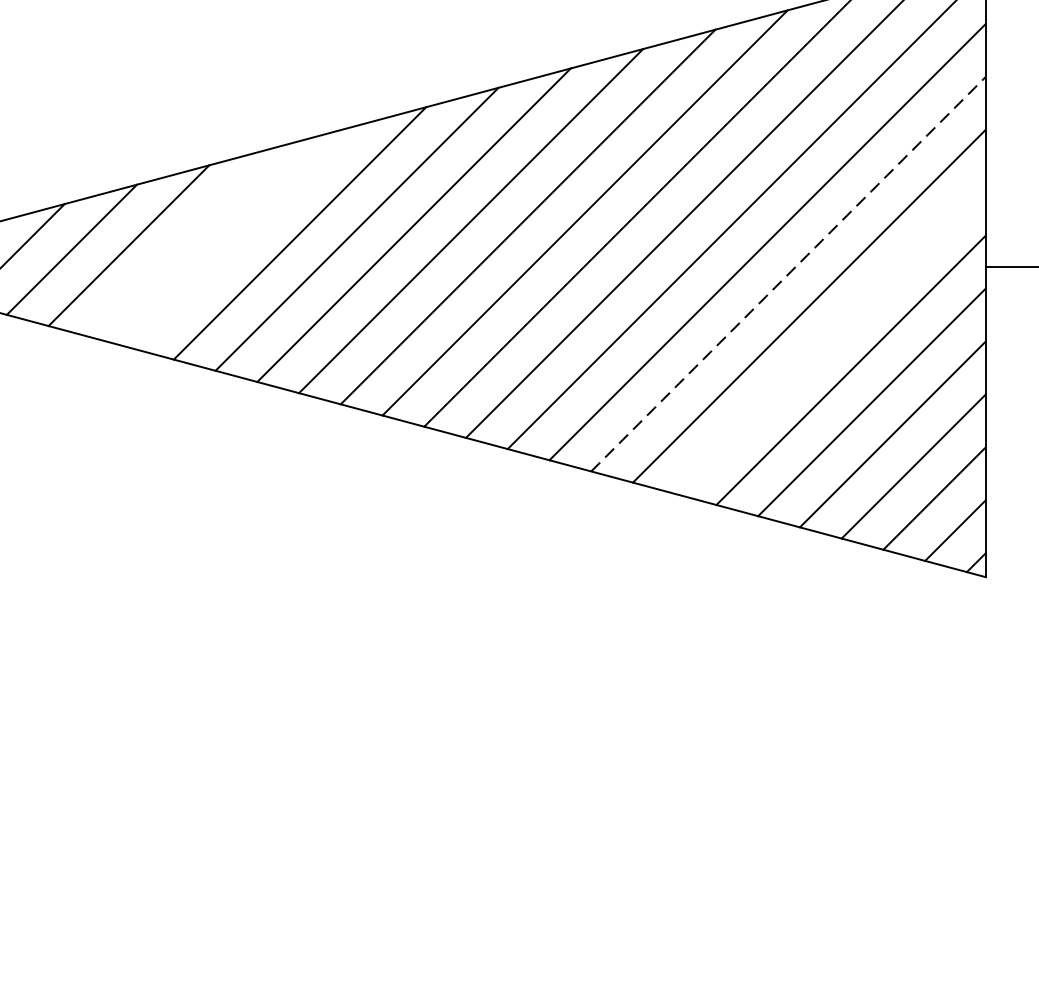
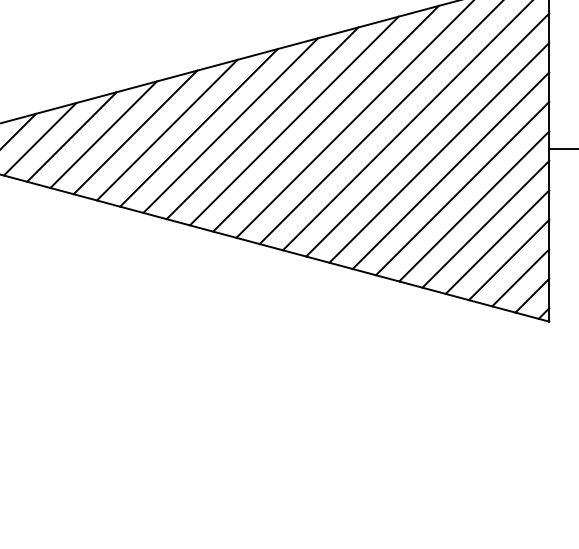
line: (243, 237) -> (135, 132), added
line: (185, 241) -> (103, 134), added
line: (788, 273) -> (439, 152), dashed -> solid
line: (830, 338) -> (462, 188), added

